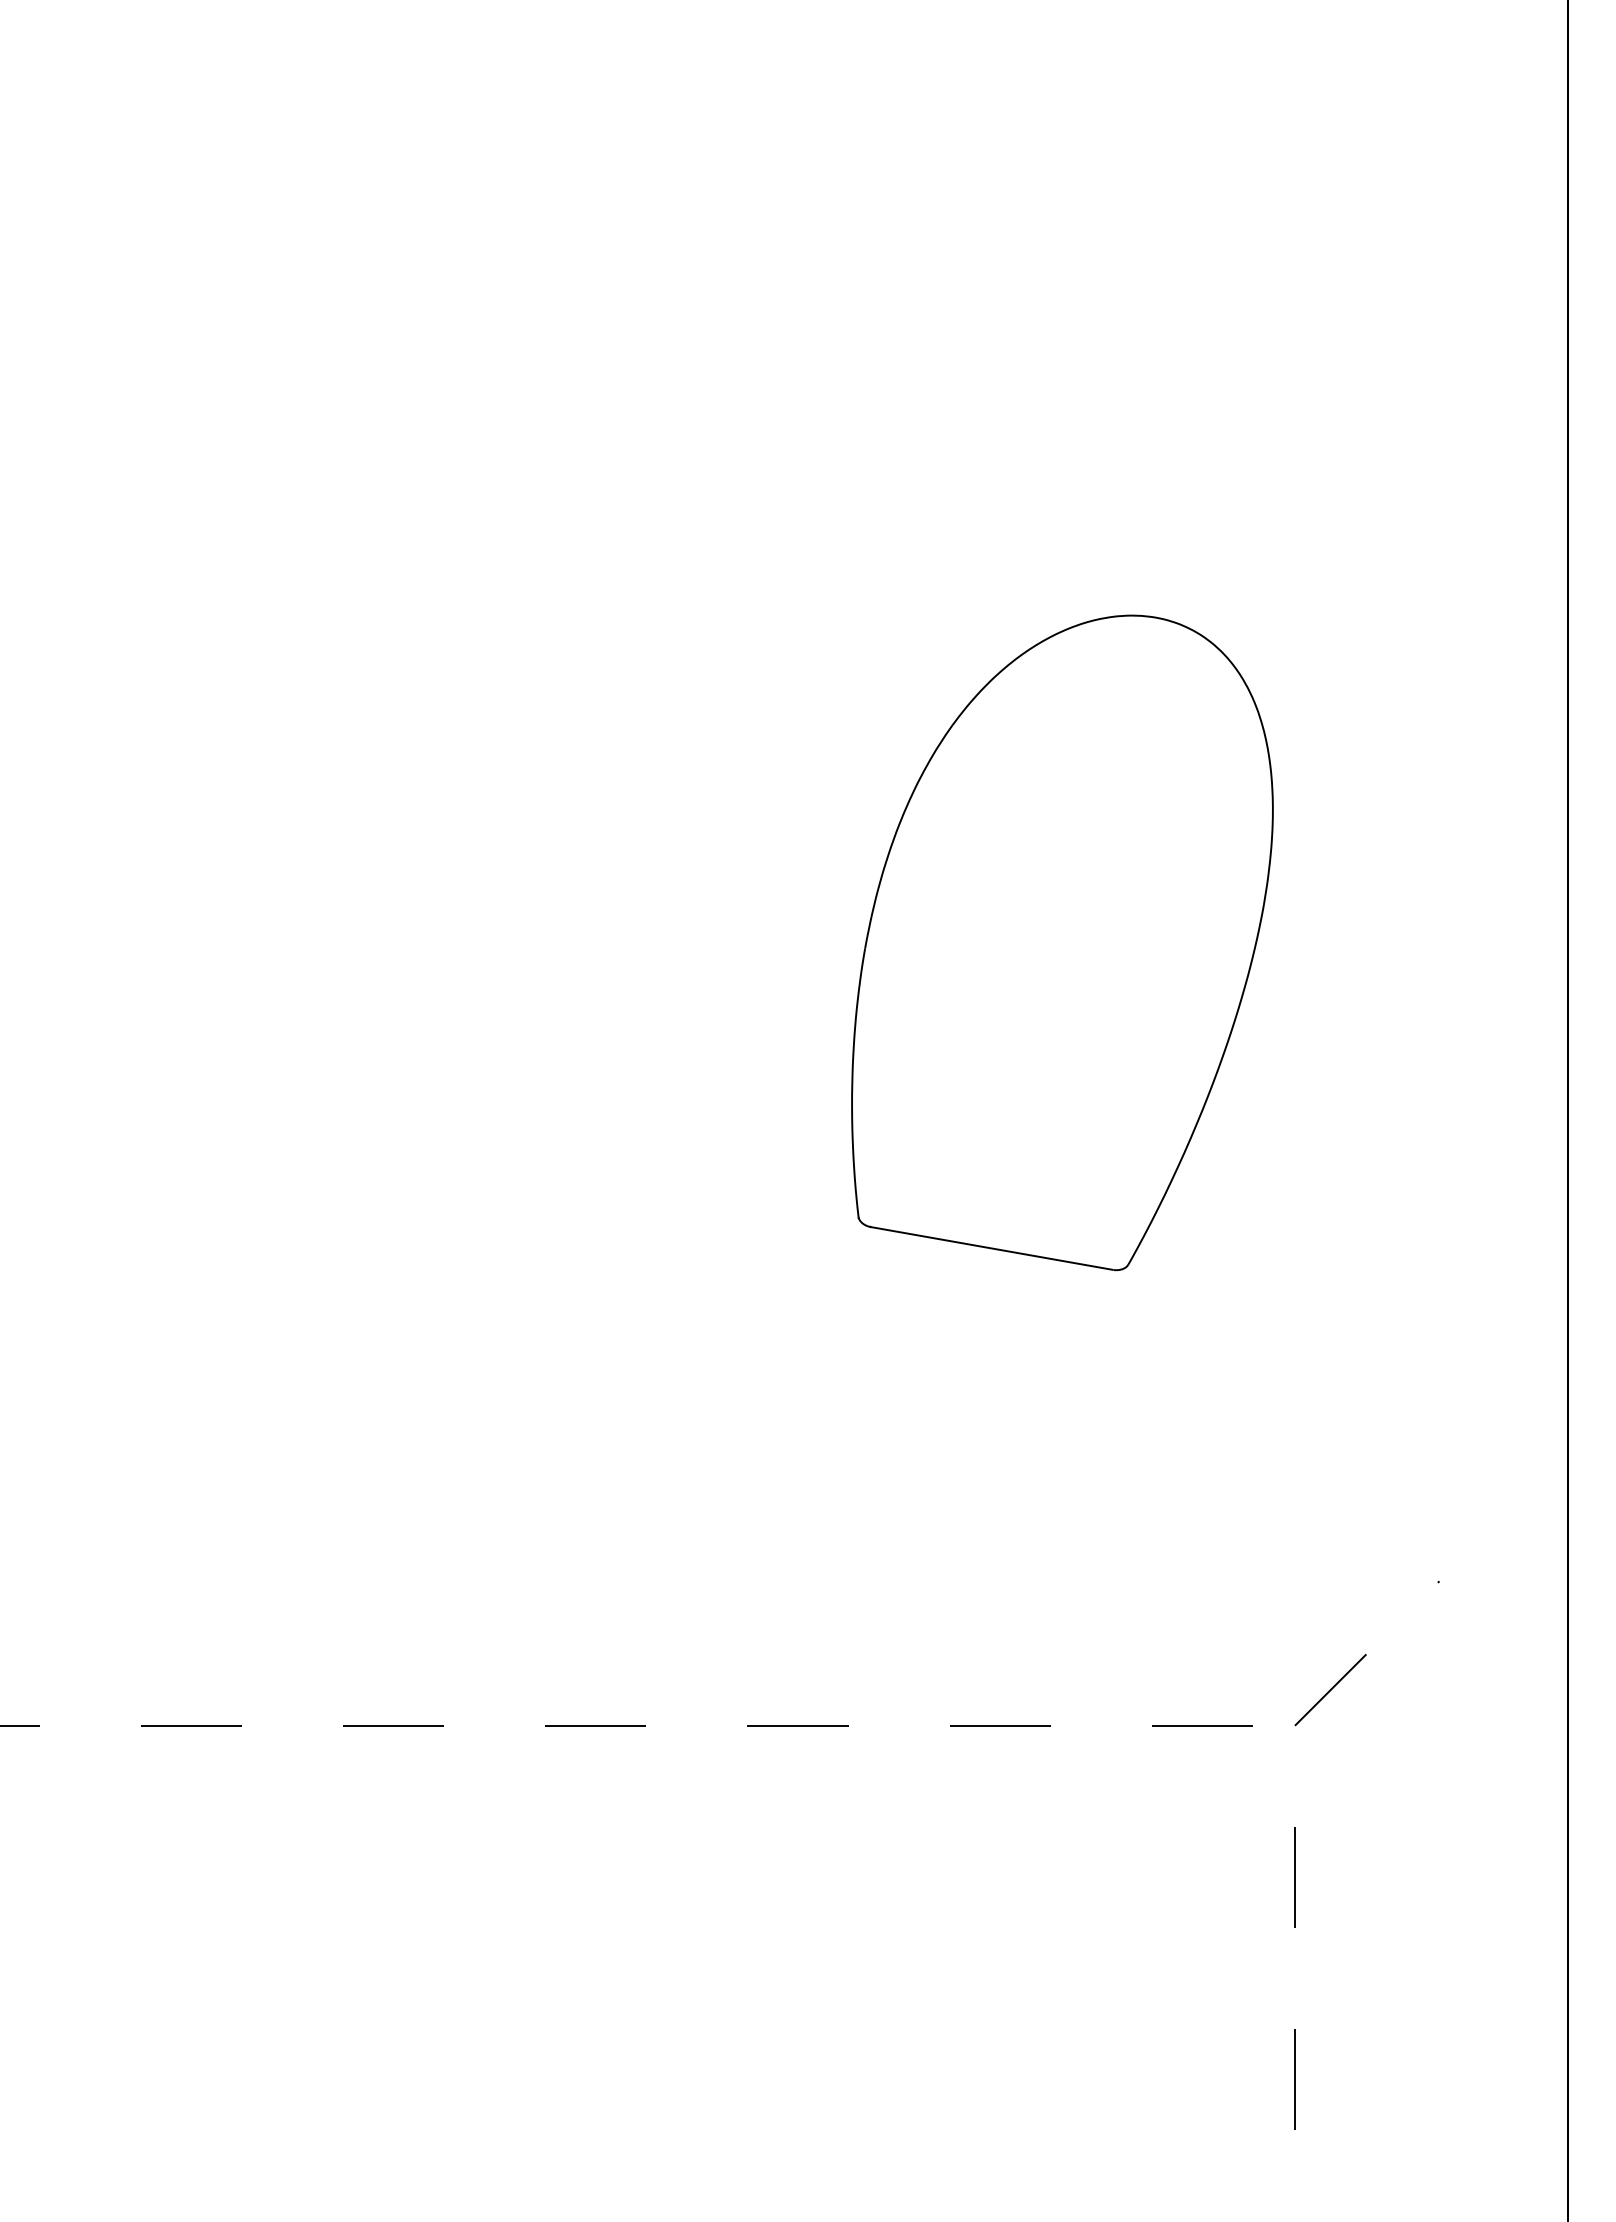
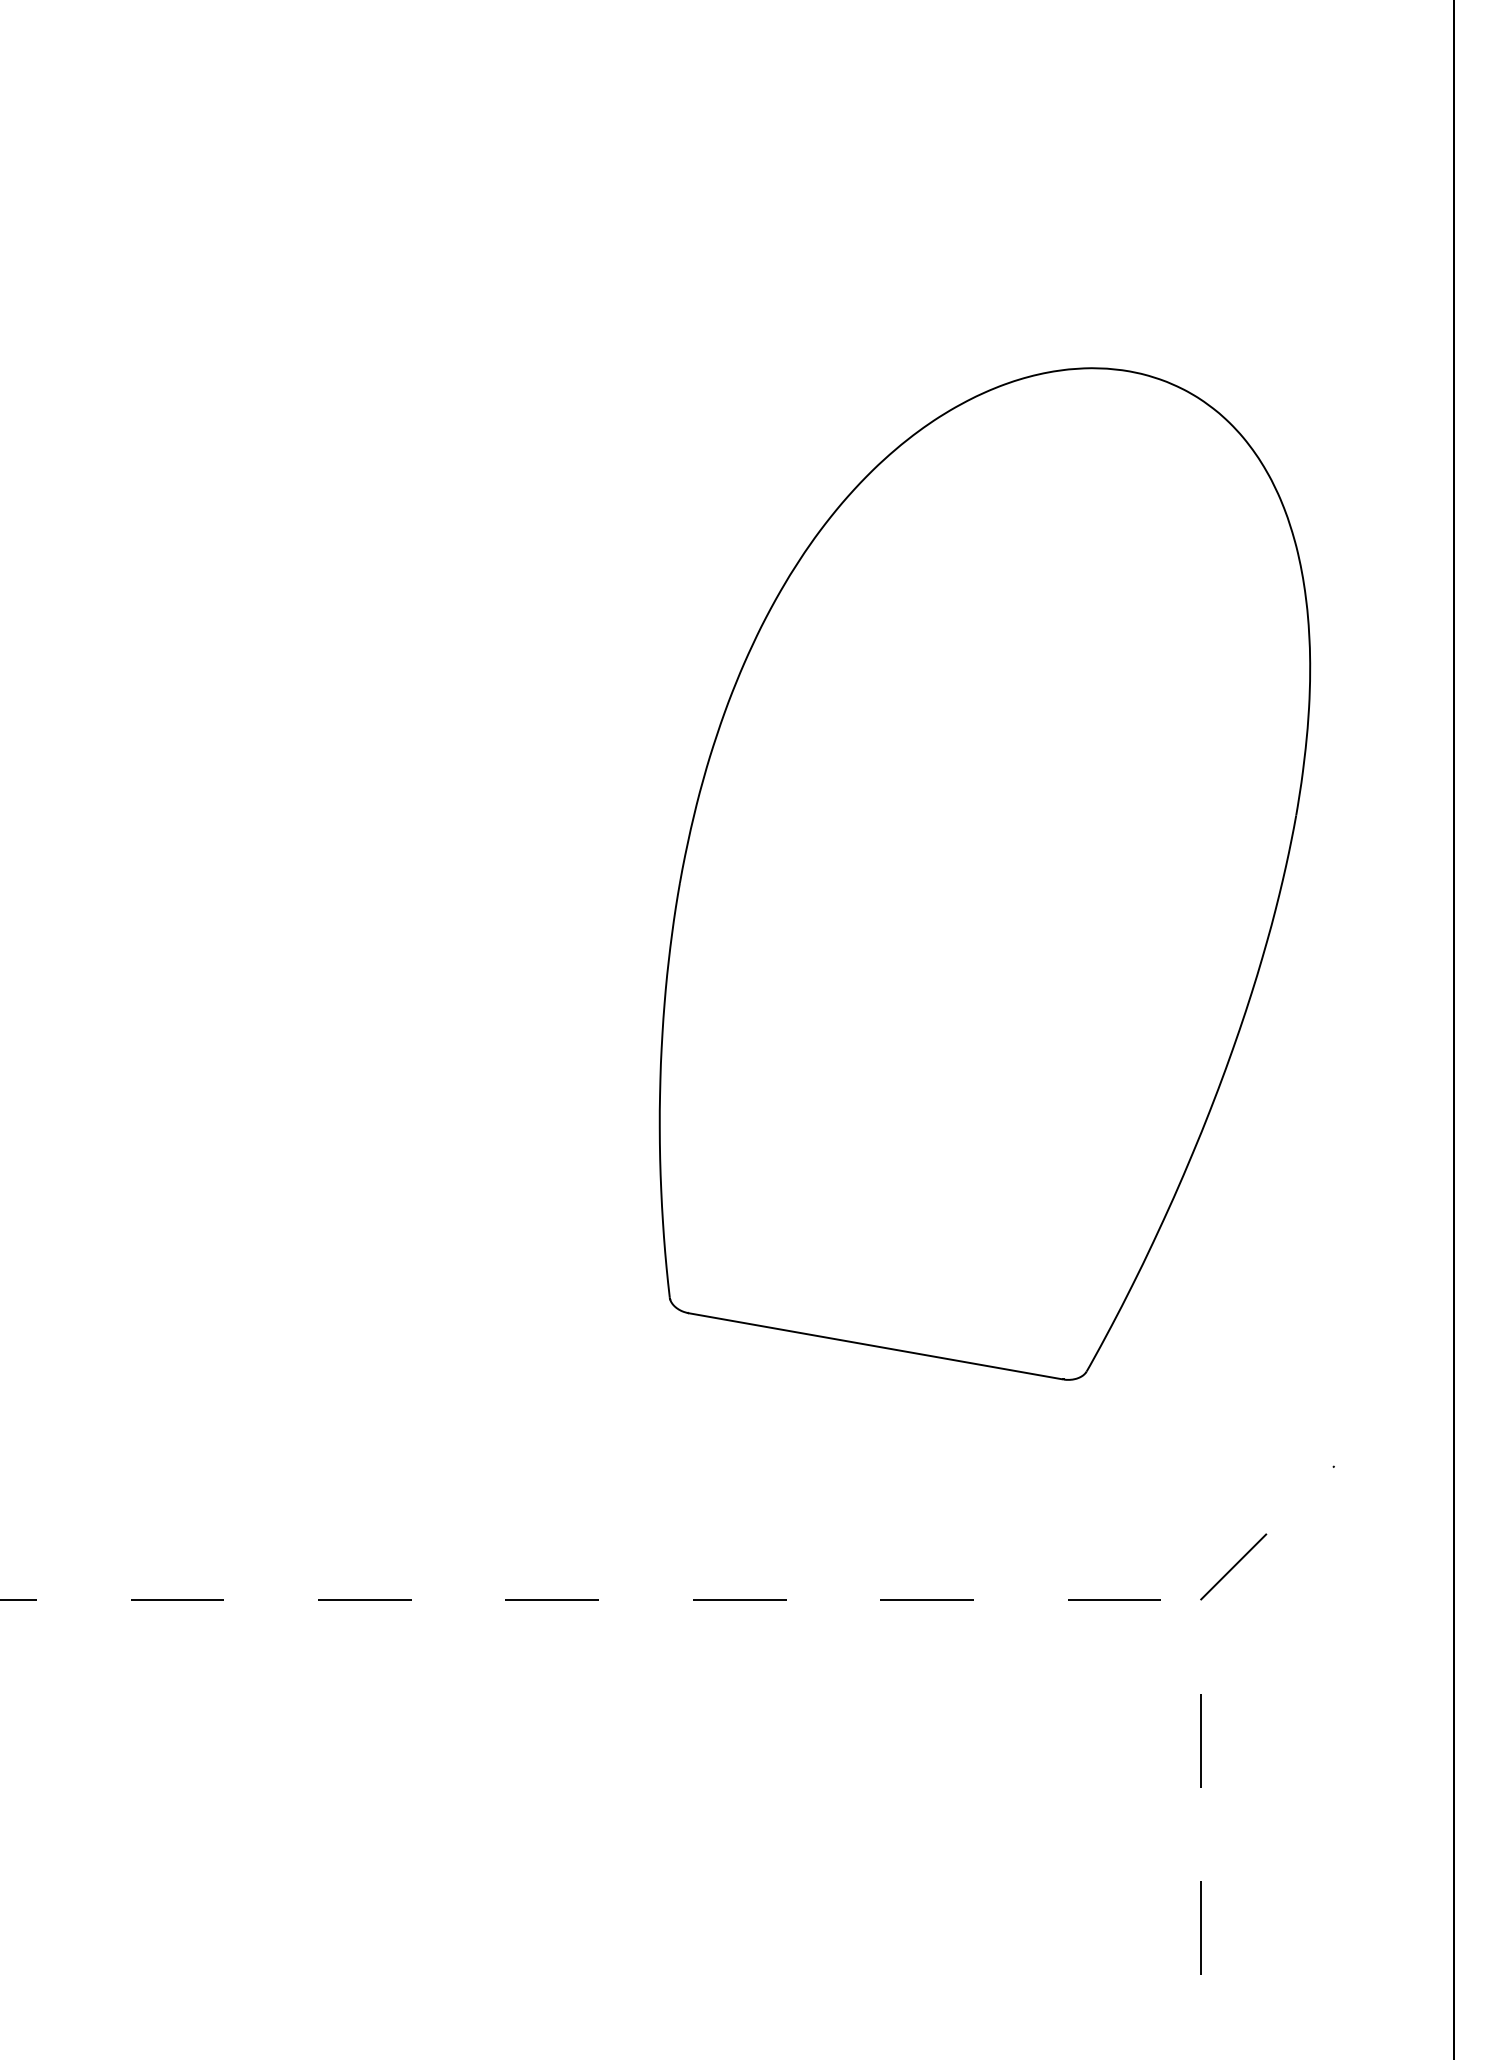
part: (1062, 942) -> (984, 873), size x1.67

